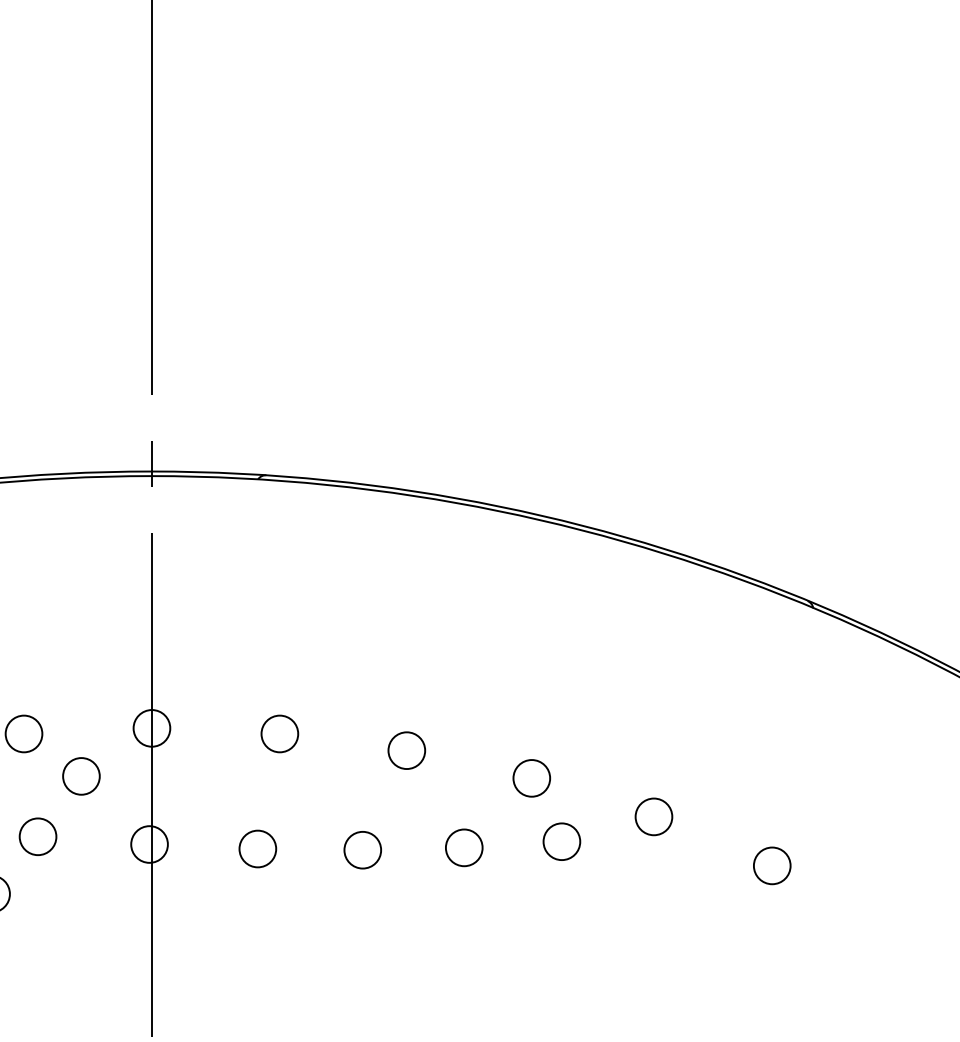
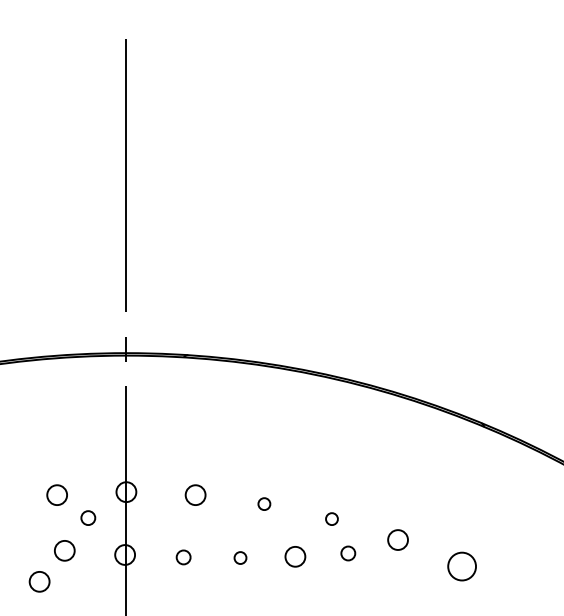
circle: (407, 749) -> (264, 503), size x0.6
circle: (81, 775) -> (88, 517), size x0.7
circle: (530, 777) -> (331, 518), size x0.6
circle: (562, 841) -> (348, 553), size x0.7
circle: (257, 849) -> (183, 557), size x0.7
circle: (362, 849) -> (240, 557), size x0.6
circle: (771, 865) -> (461, 566), size x1.4

